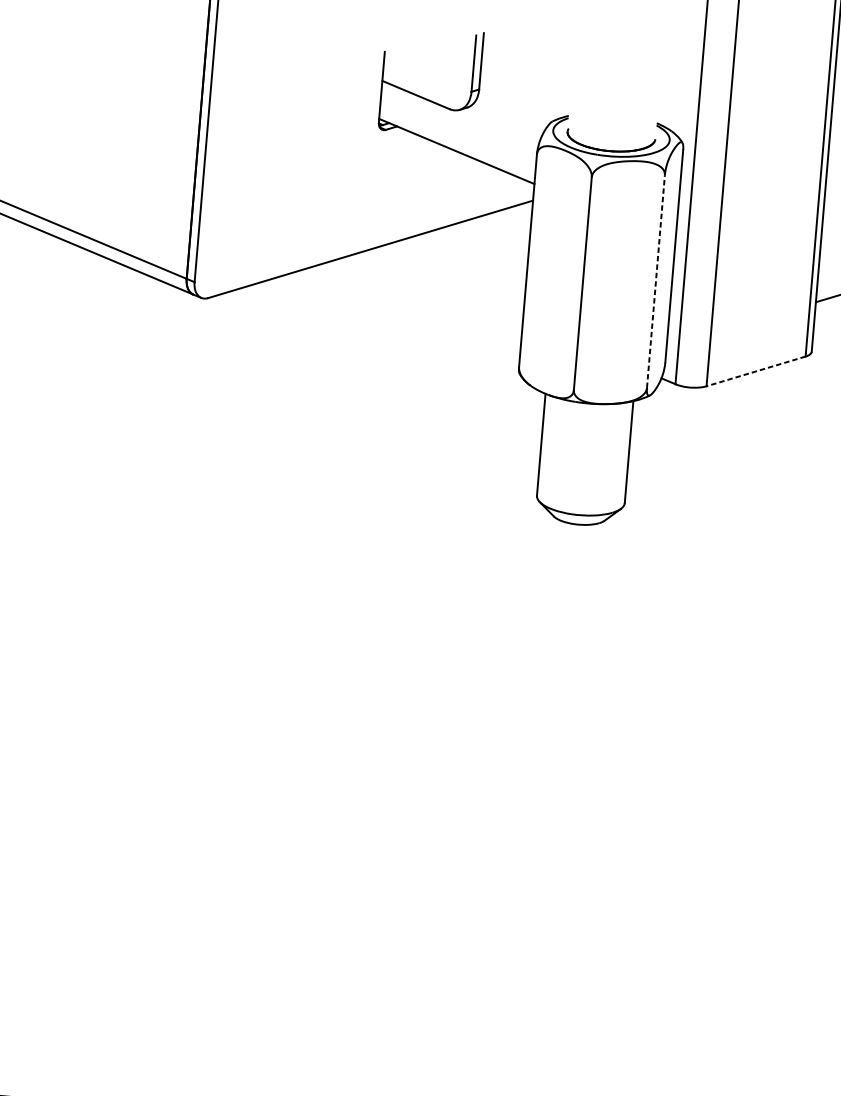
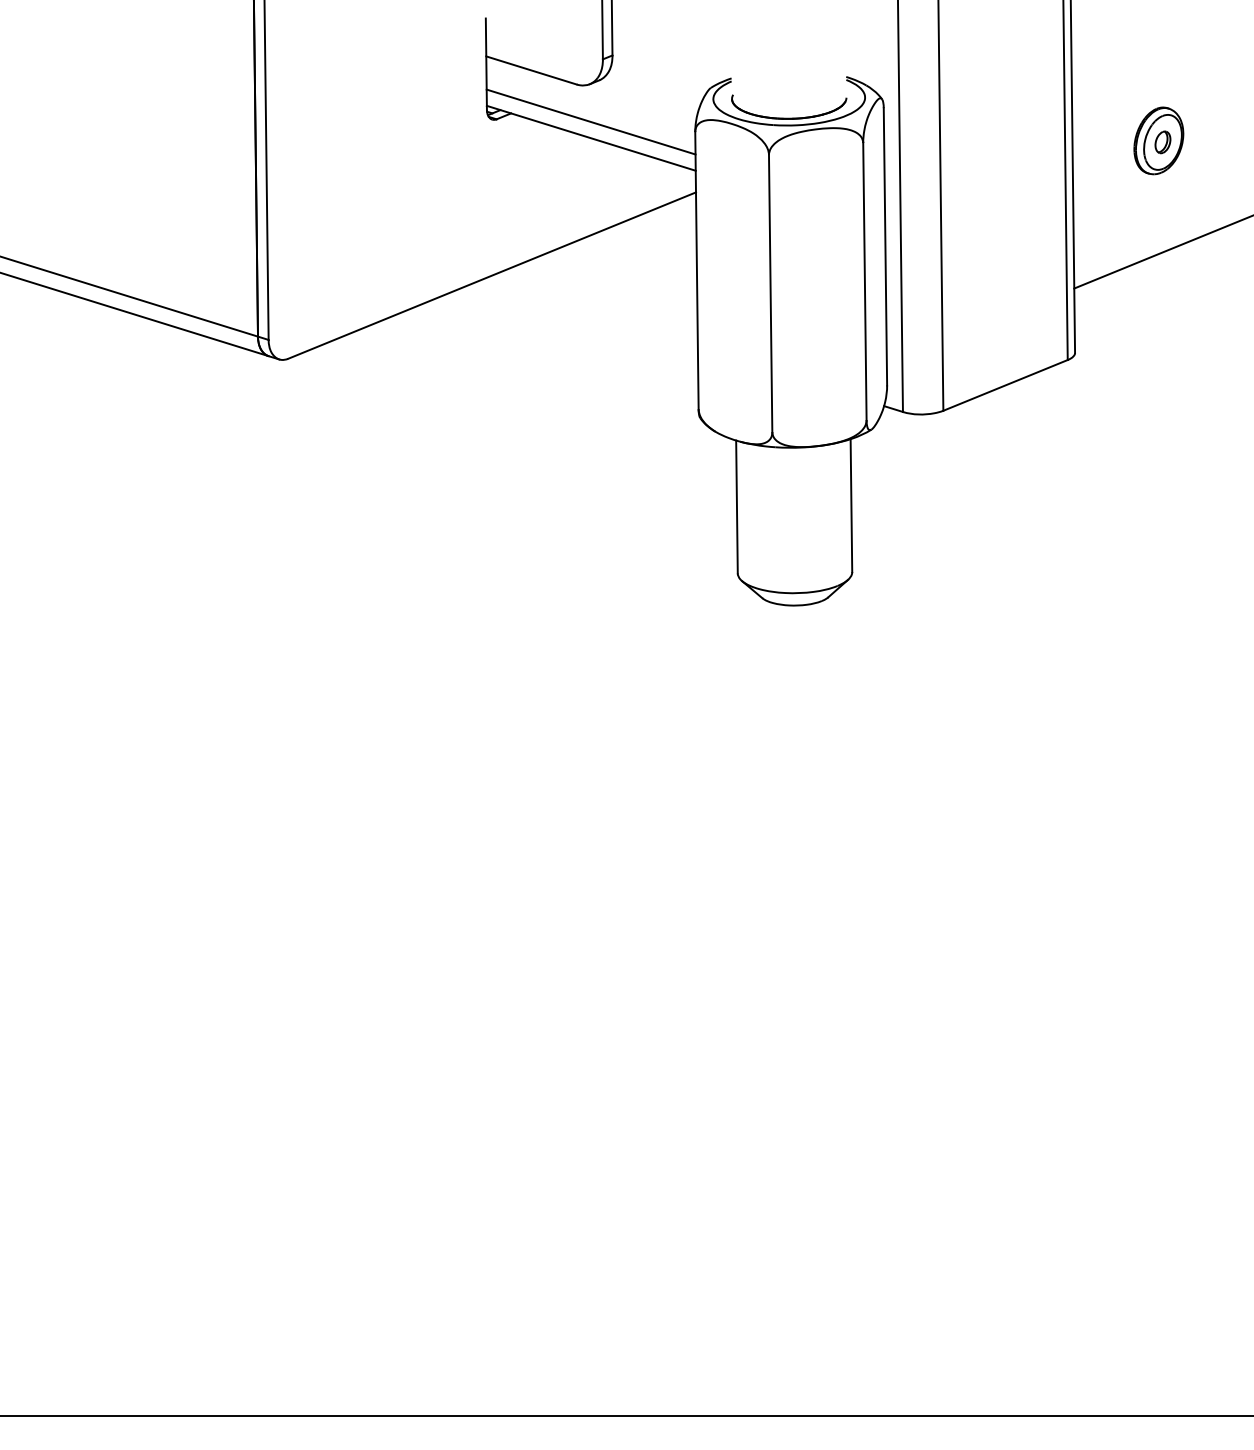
line: (457, 138) -> (590, 121), added
line: (655, 281) -> (864, 281), dashed -> solid
line: (756, 371) -> (1005, 385), dashed -> solid

